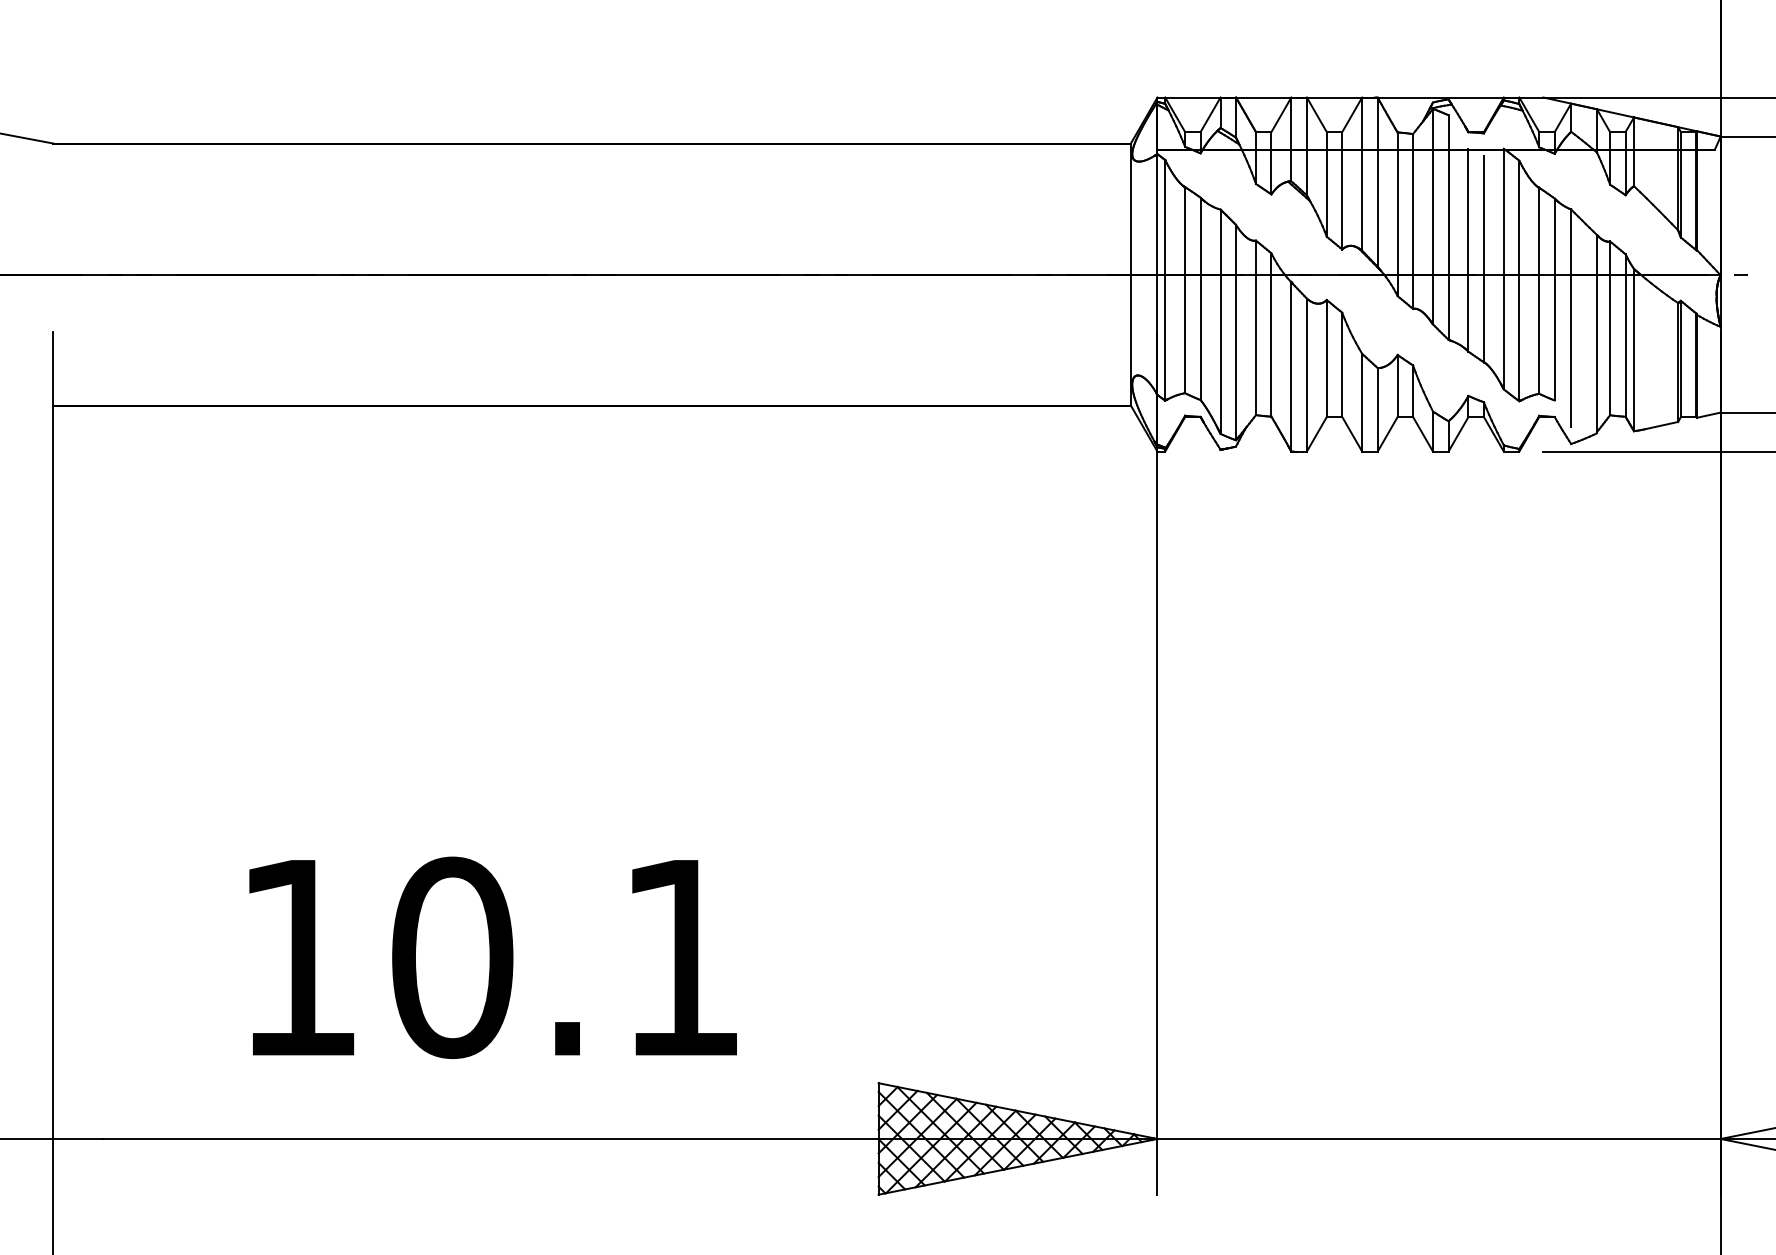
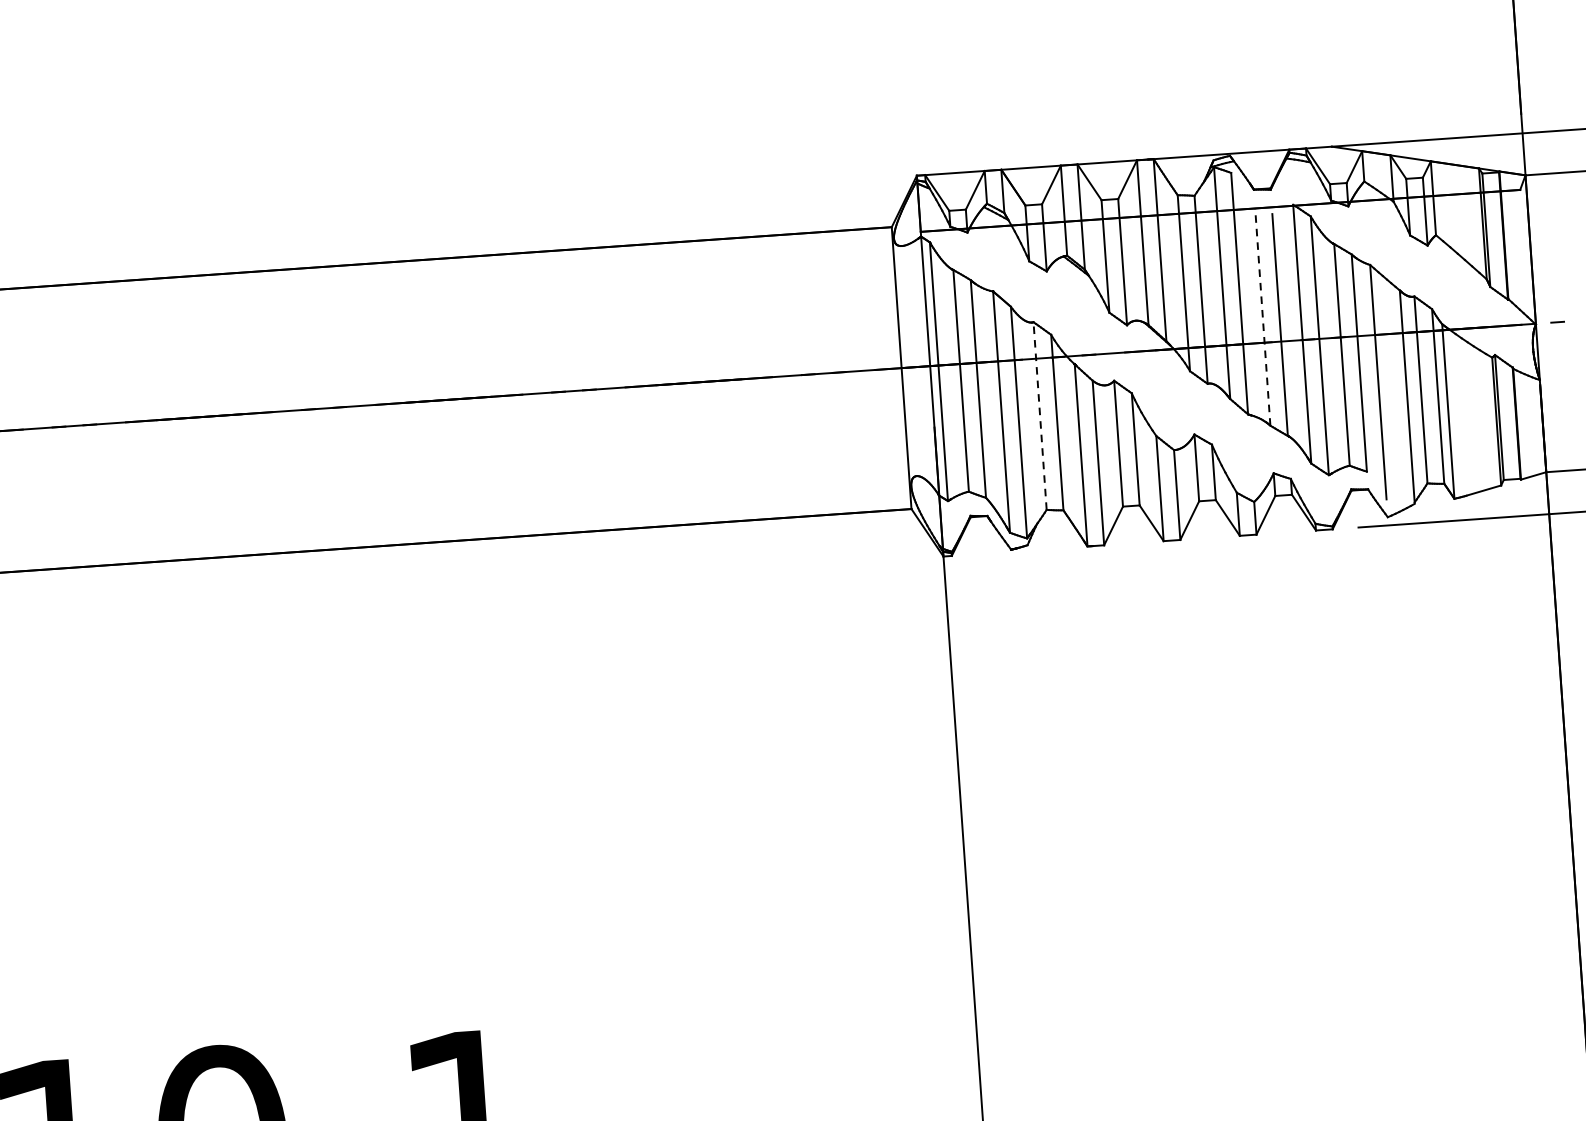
line: (1468, 249) -> (1262, 315), solid -> dashed
line: (1255, 327) -> (1039, 415), solid -> dashed

